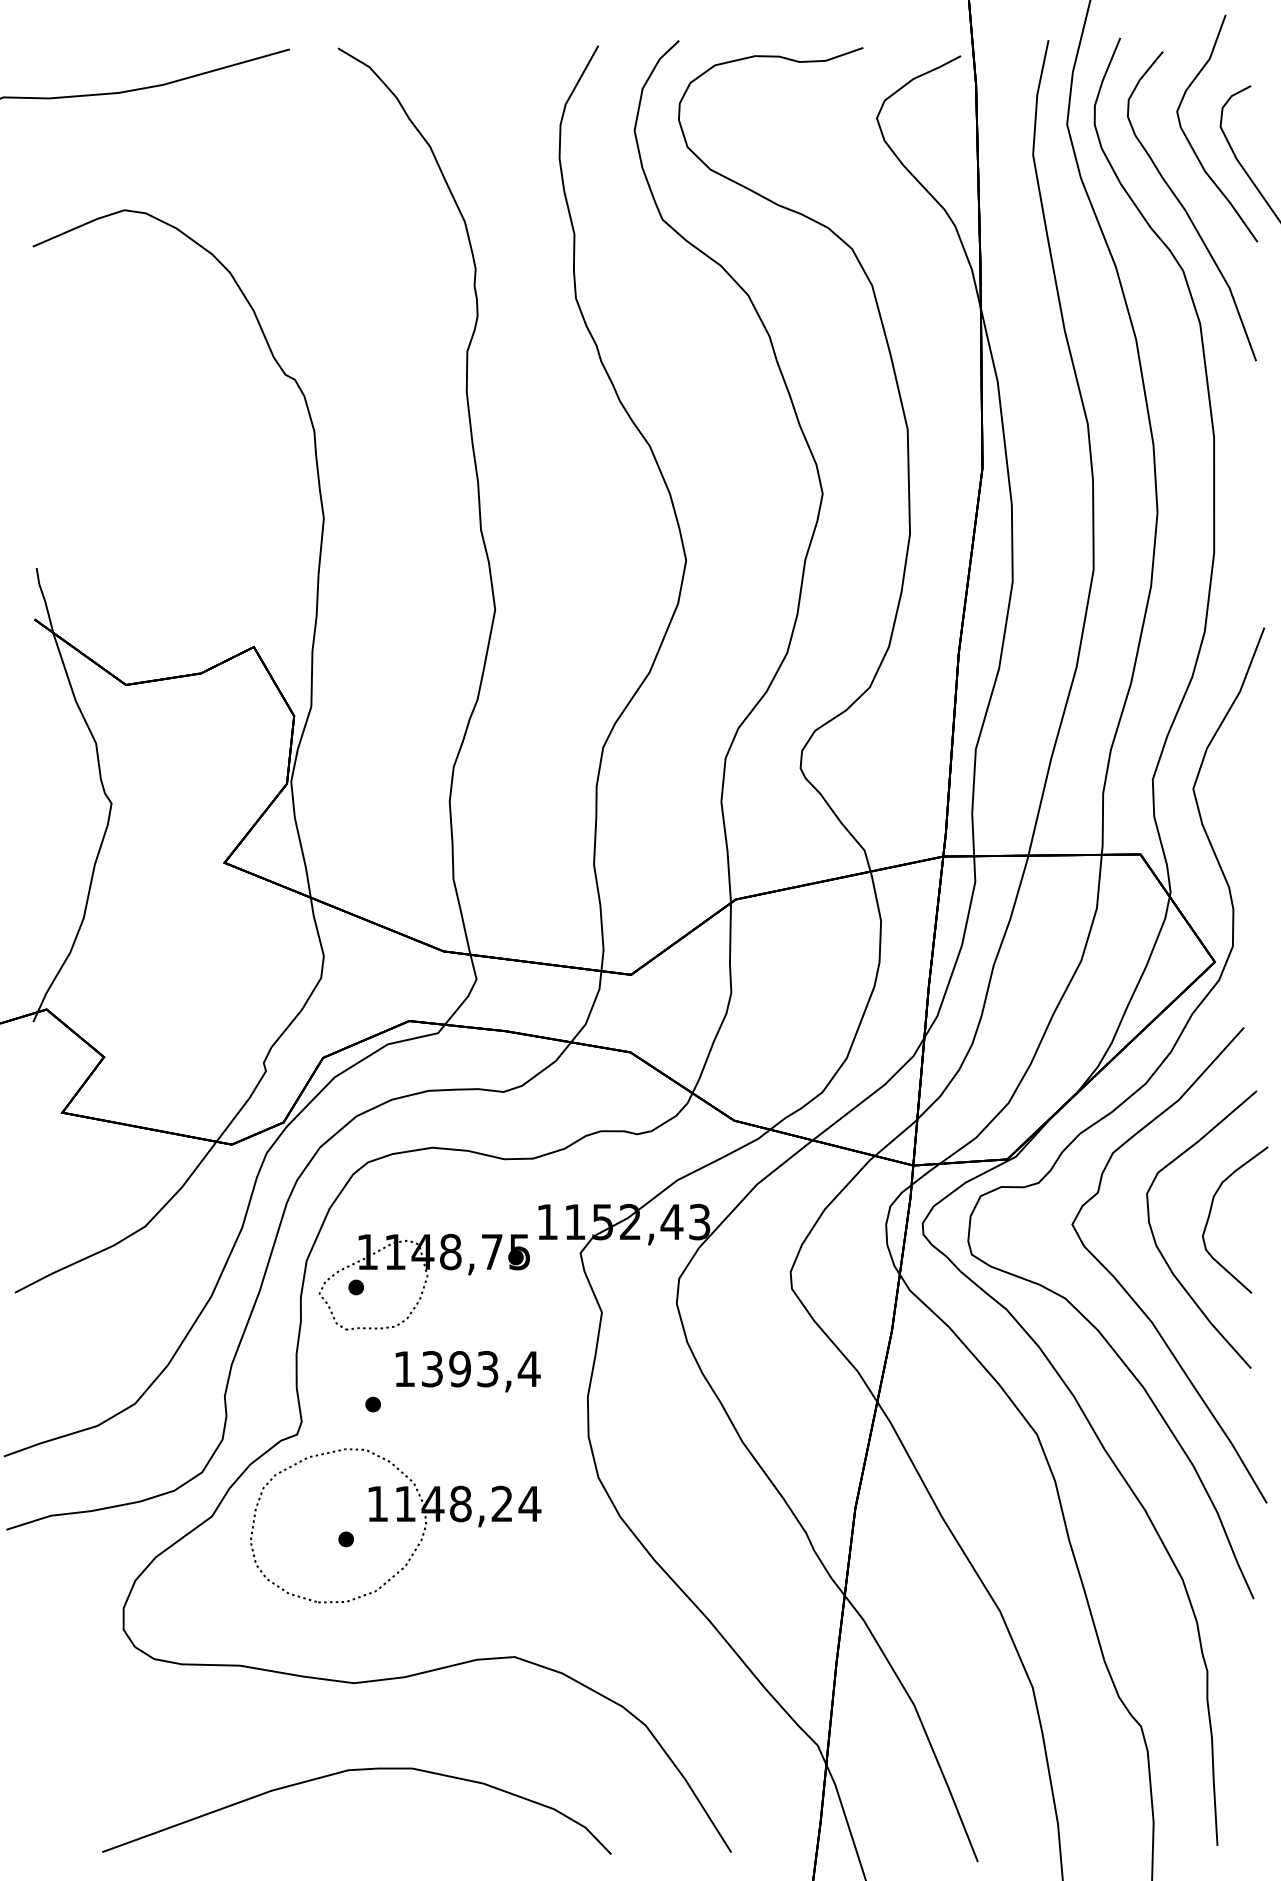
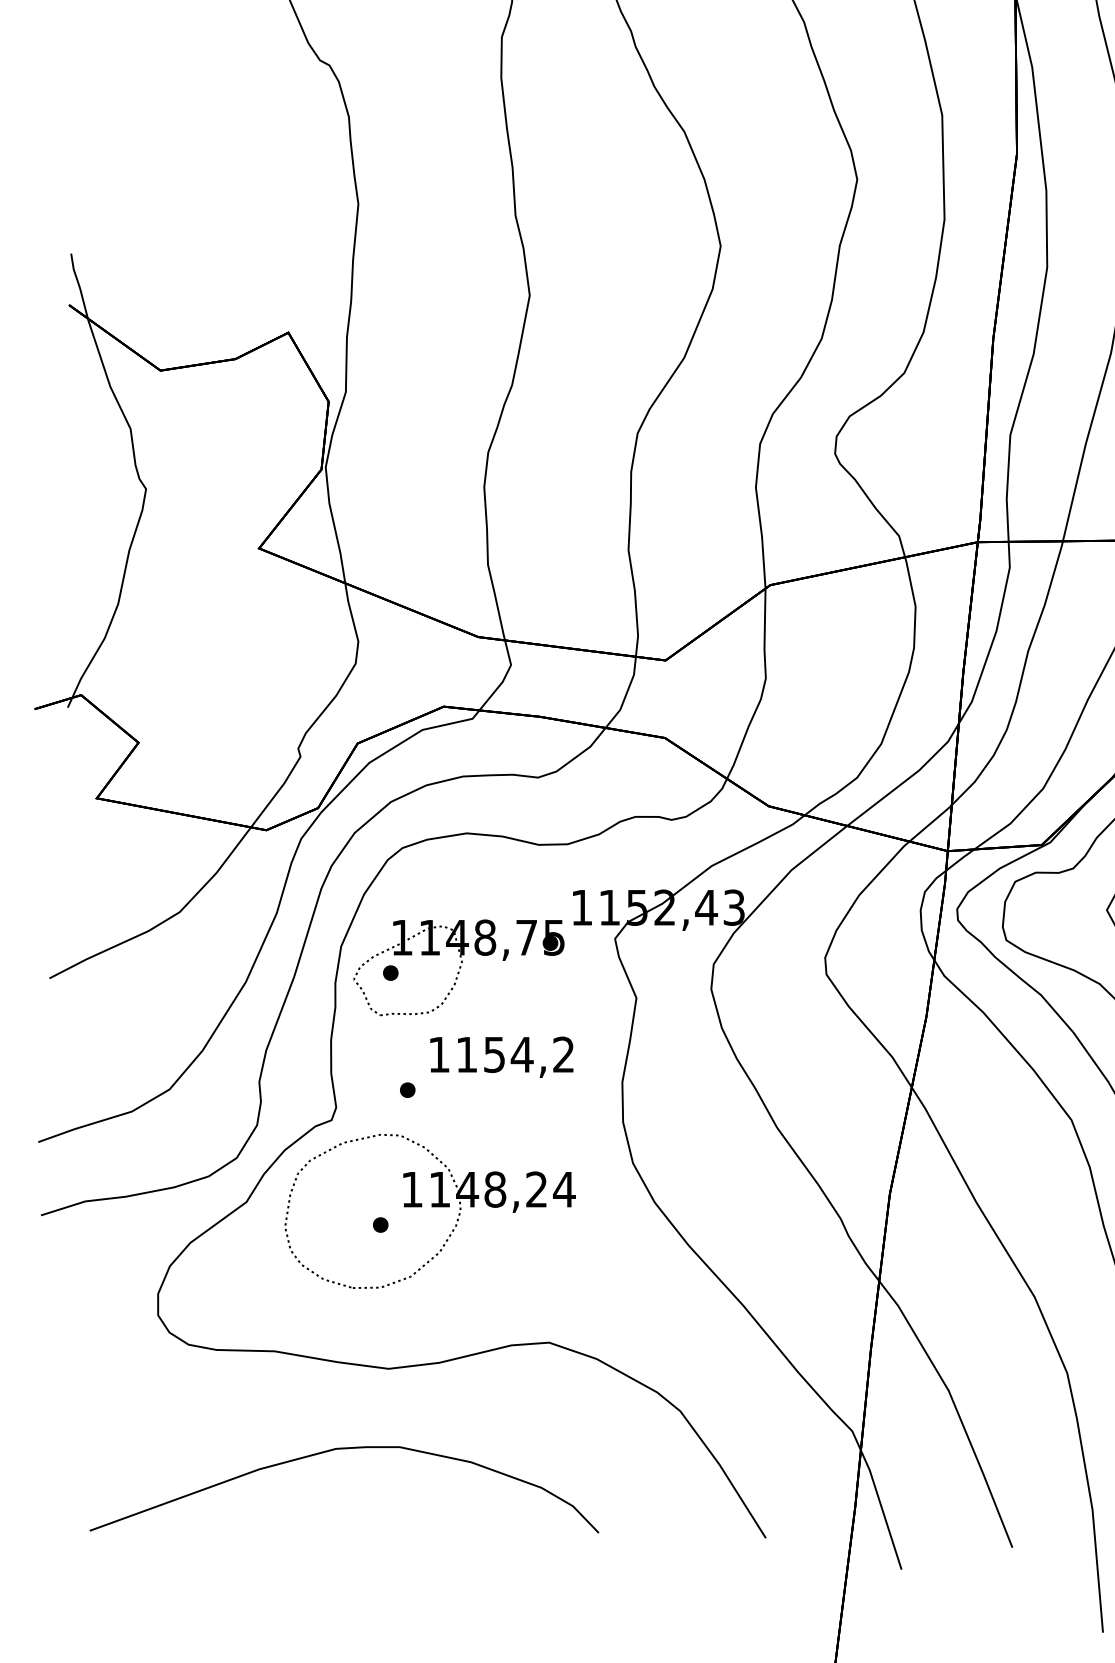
text: (481, 1369) -> (516, 1055), 1393,4 -> 1154,2
curve: (349, 1771) -> (337, 1450), moved

